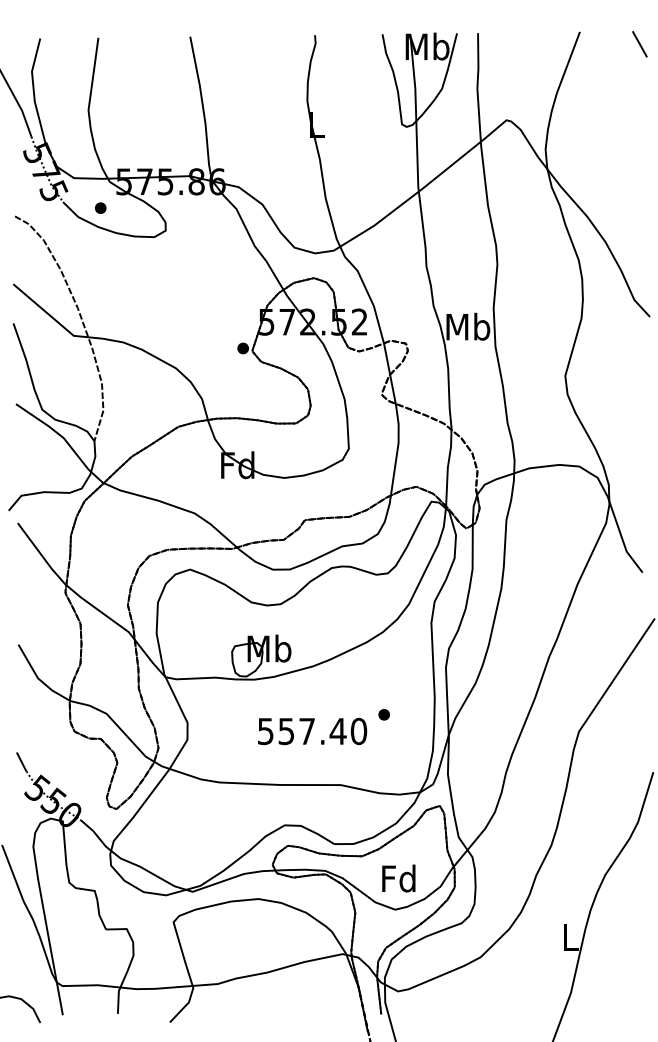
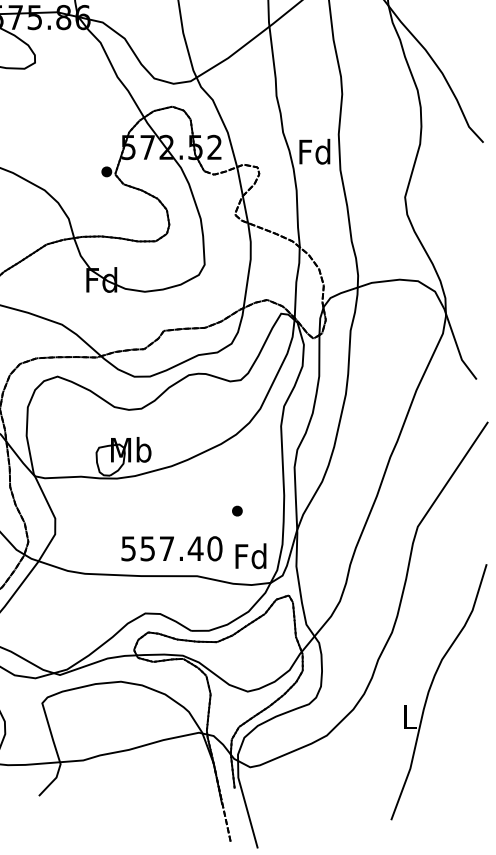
text: (468, 326) -> (315, 151), Mb -> Fd
text: (312, 731) -> (171, 548), moved
text: (398, 878) -> (250, 556), moved

